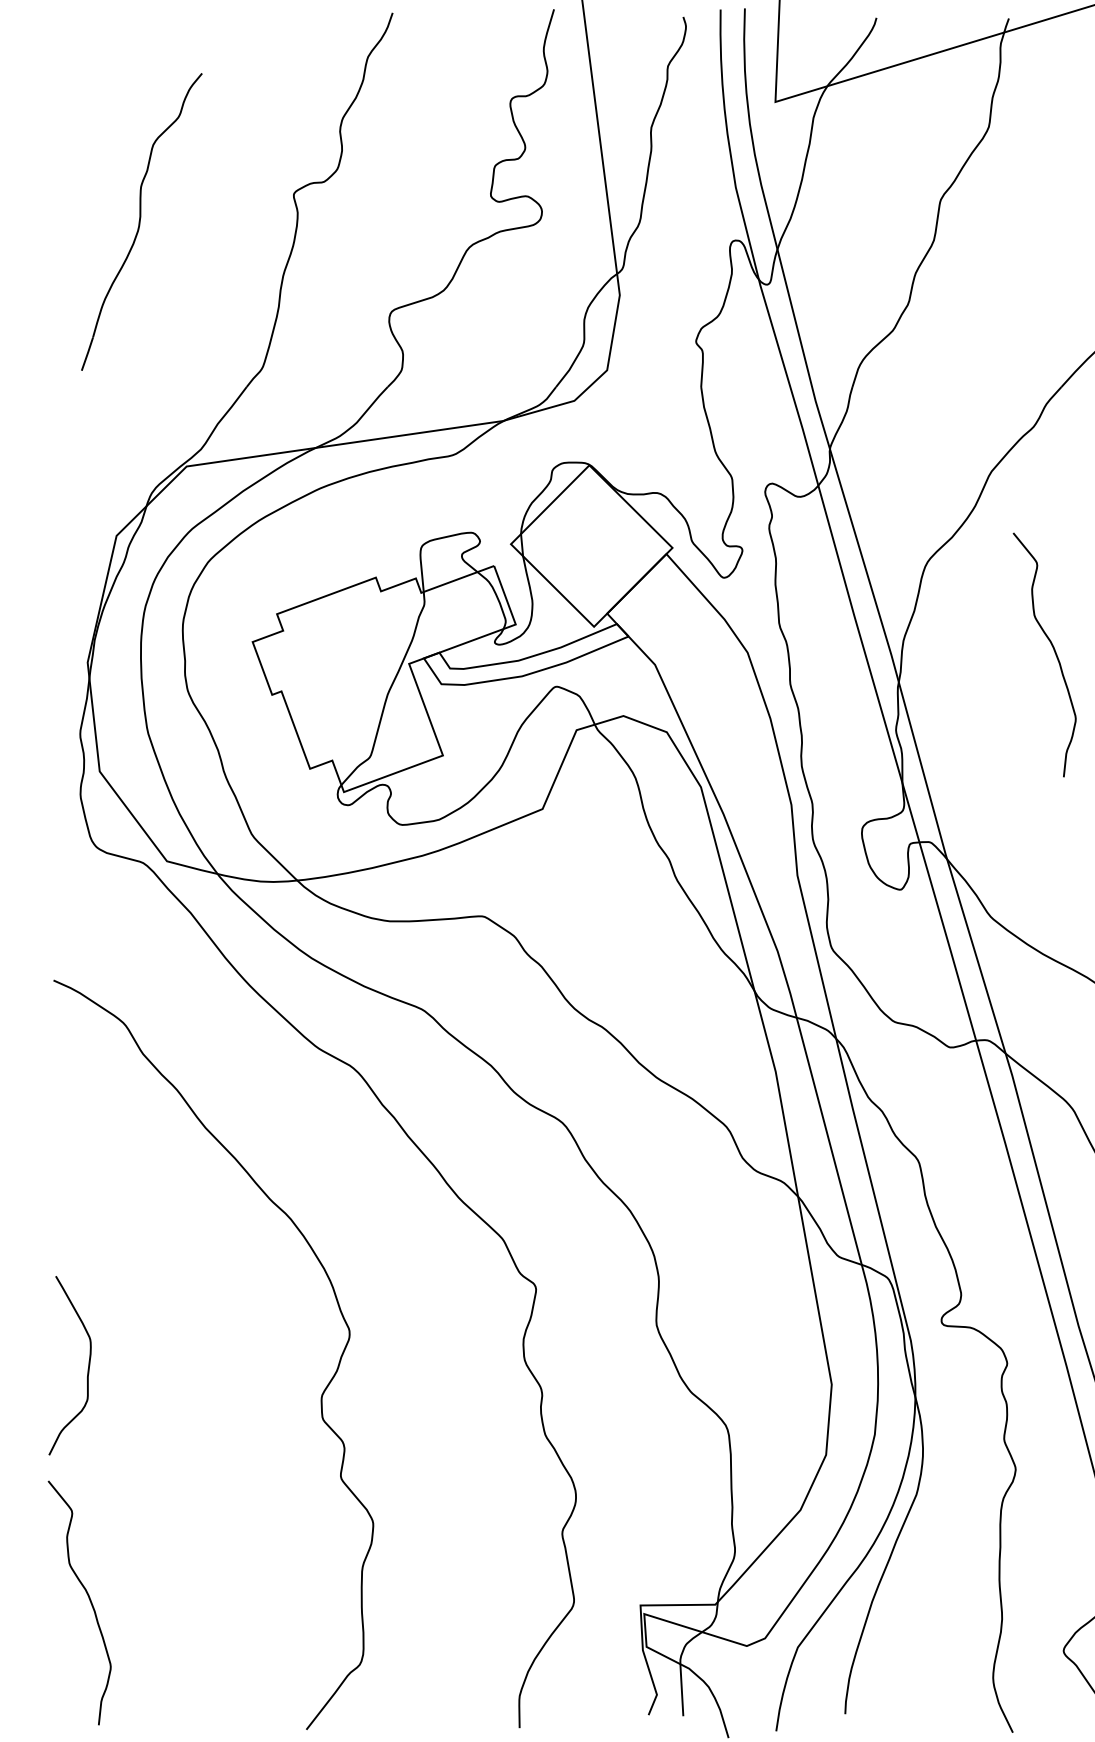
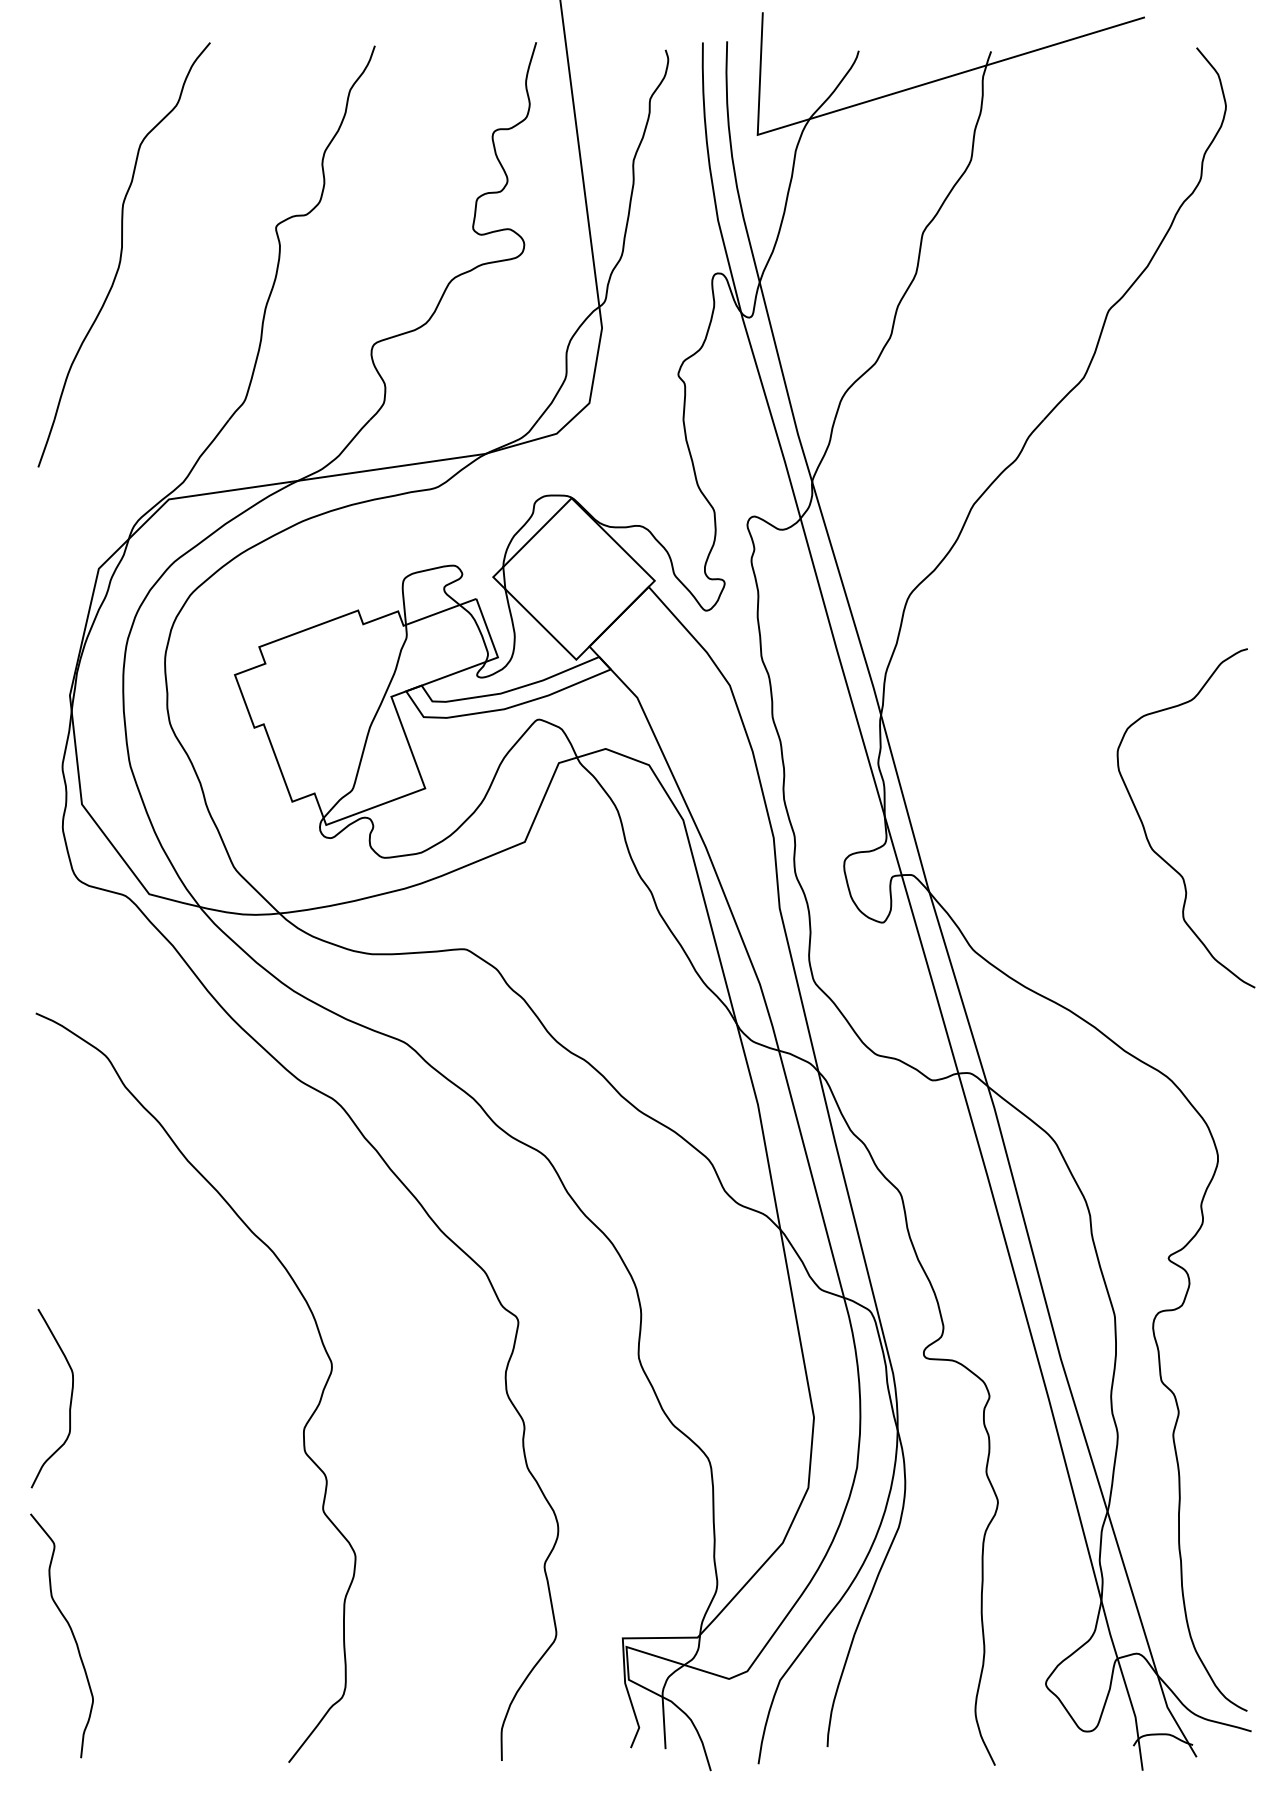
part: (141, 221) -> (123, 254), size x1.43
curve: (1054, 652) -> (1036, 685), removed

